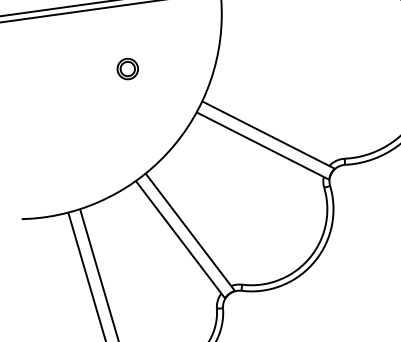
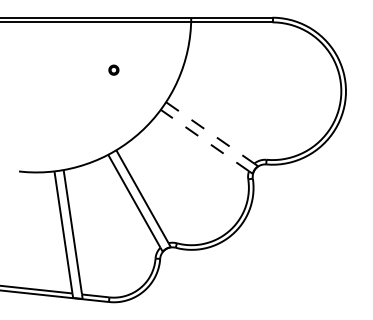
part: (127, 68) -> (113, 69), size x0.6
line: (266, 133) -> (210, 132), solid -> dashed
line: (259, 144) -> (204, 140), solid -> dashed

